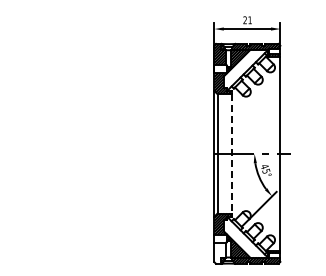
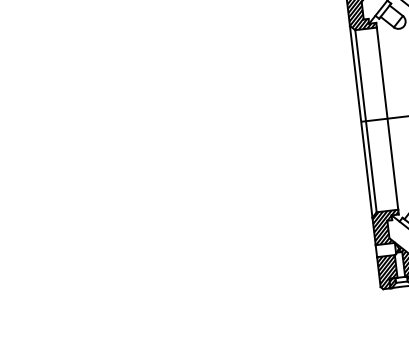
line: (231, 153) -> (387, 118), dashed -> solid
hatch: (220, 252) -> (388, 271), added

